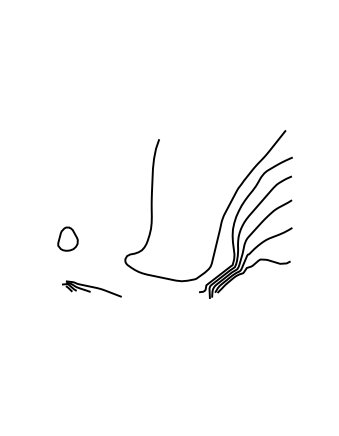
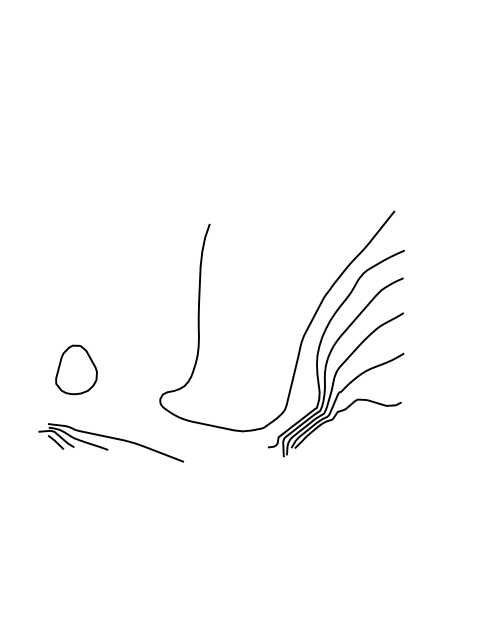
part: (67, 238) -> (75, 368), size x1.43
part: (91, 288) -> (110, 441), size x1.67

